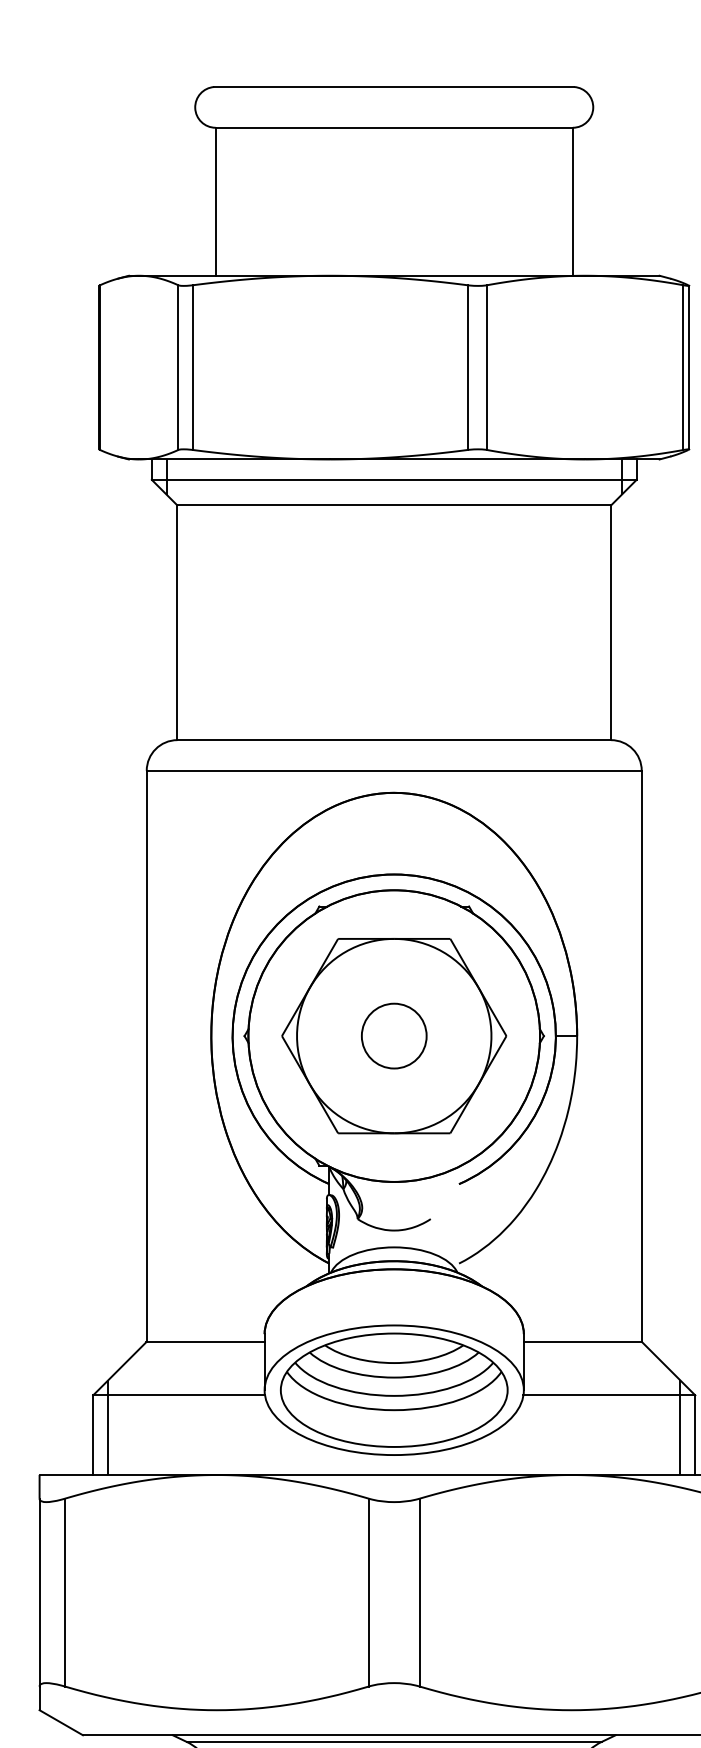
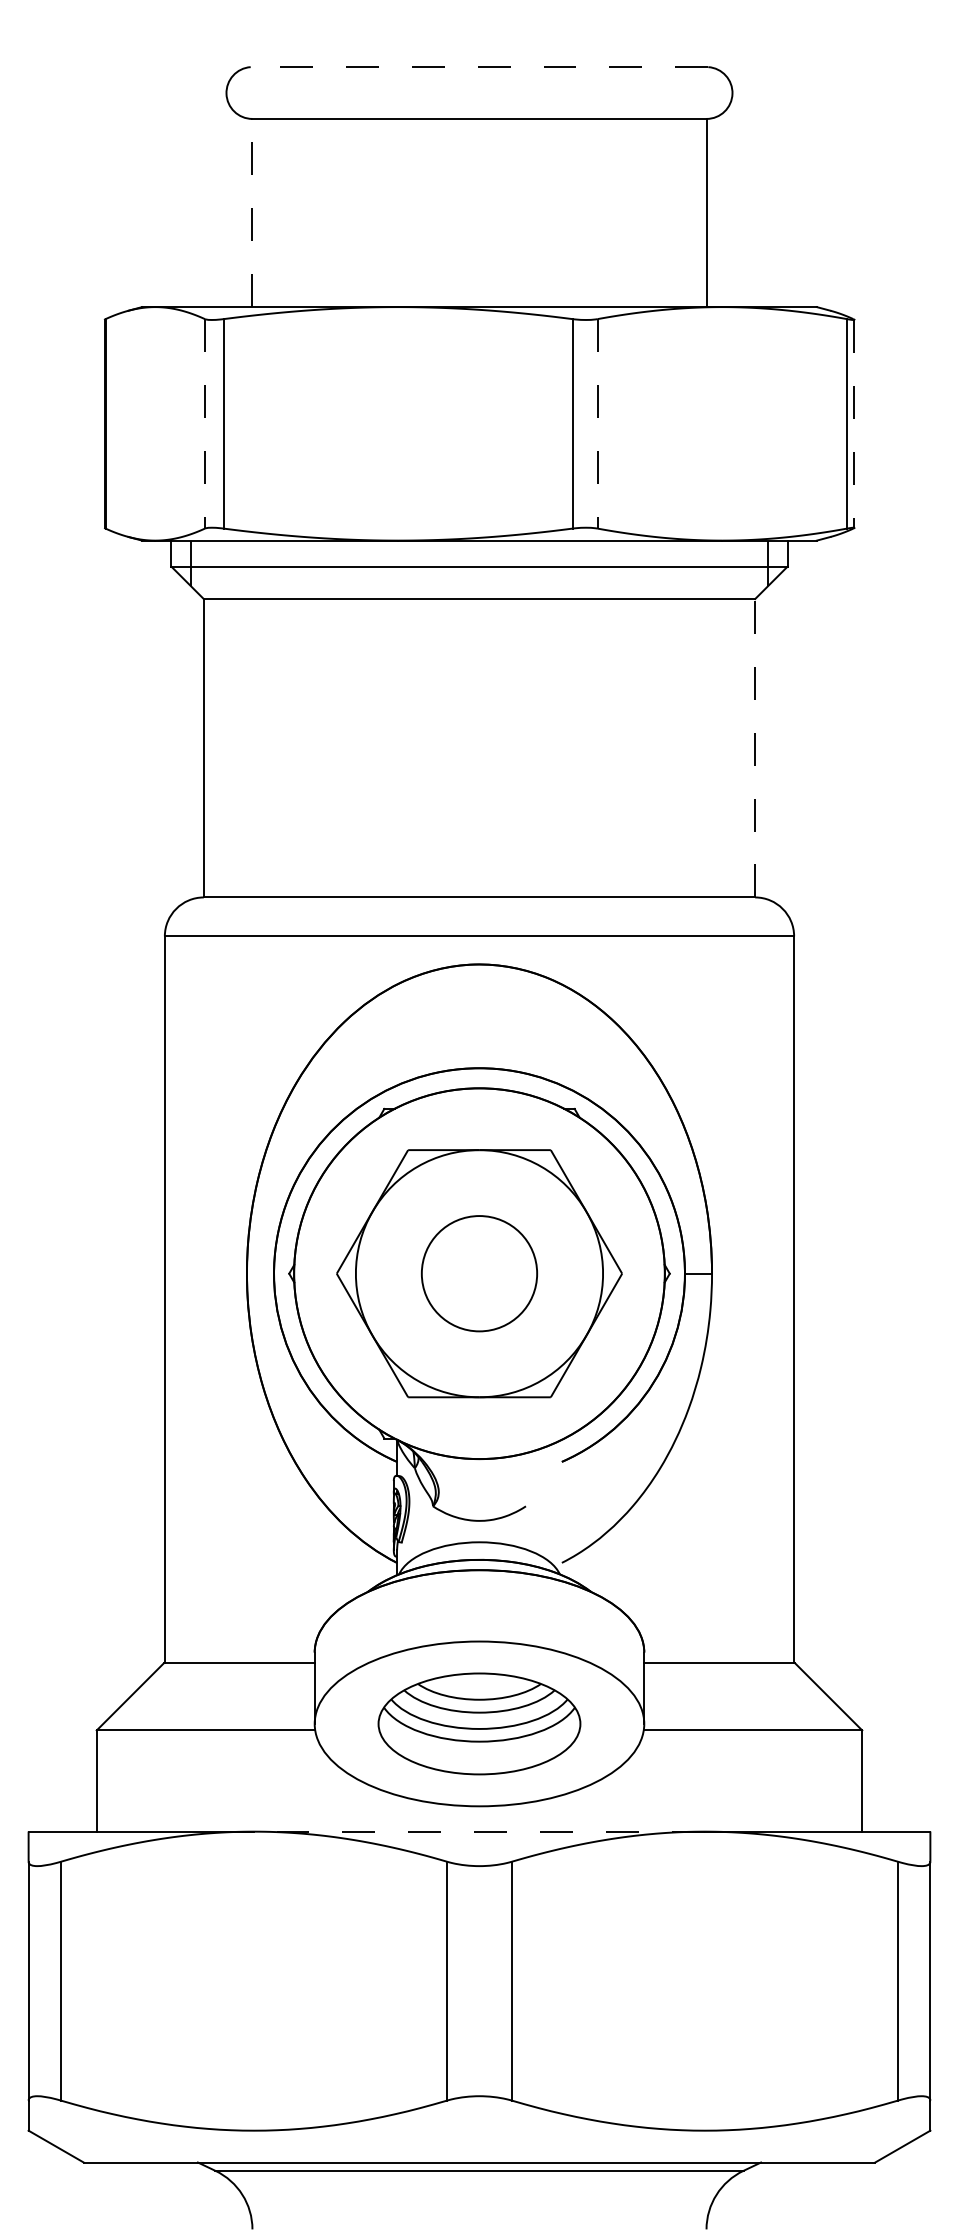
line: (394, 87) -> (479, 67), solid -> dashed
line: (215, 201) -> (252, 212), solid -> dashed
line: (177, 367) -> (204, 423), solid -> dashed
line: (487, 367) -> (597, 423), solid -> dashed
line: (689, 368) -> (854, 424), solid -> dashed
line: (611, 622) -> (755, 747), solid -> dashed
circle: (394, 1035) -> (479, 1273), size x1.4
part: (394, 1389) -> (479, 1723), size x0.7
line: (107, 1427) -> (115, 1771), removed
line: (680, 1427) -> (843, 1771), removed
line: (394, 1474) -> (479, 1831), solid -> dashed

